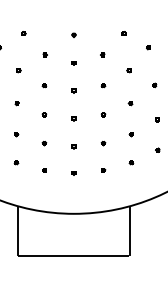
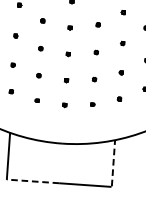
line: (129, 230) -> (113, 162), solid -> dashed
line: (46, 256) -> (33, 181), solid -> dashed

